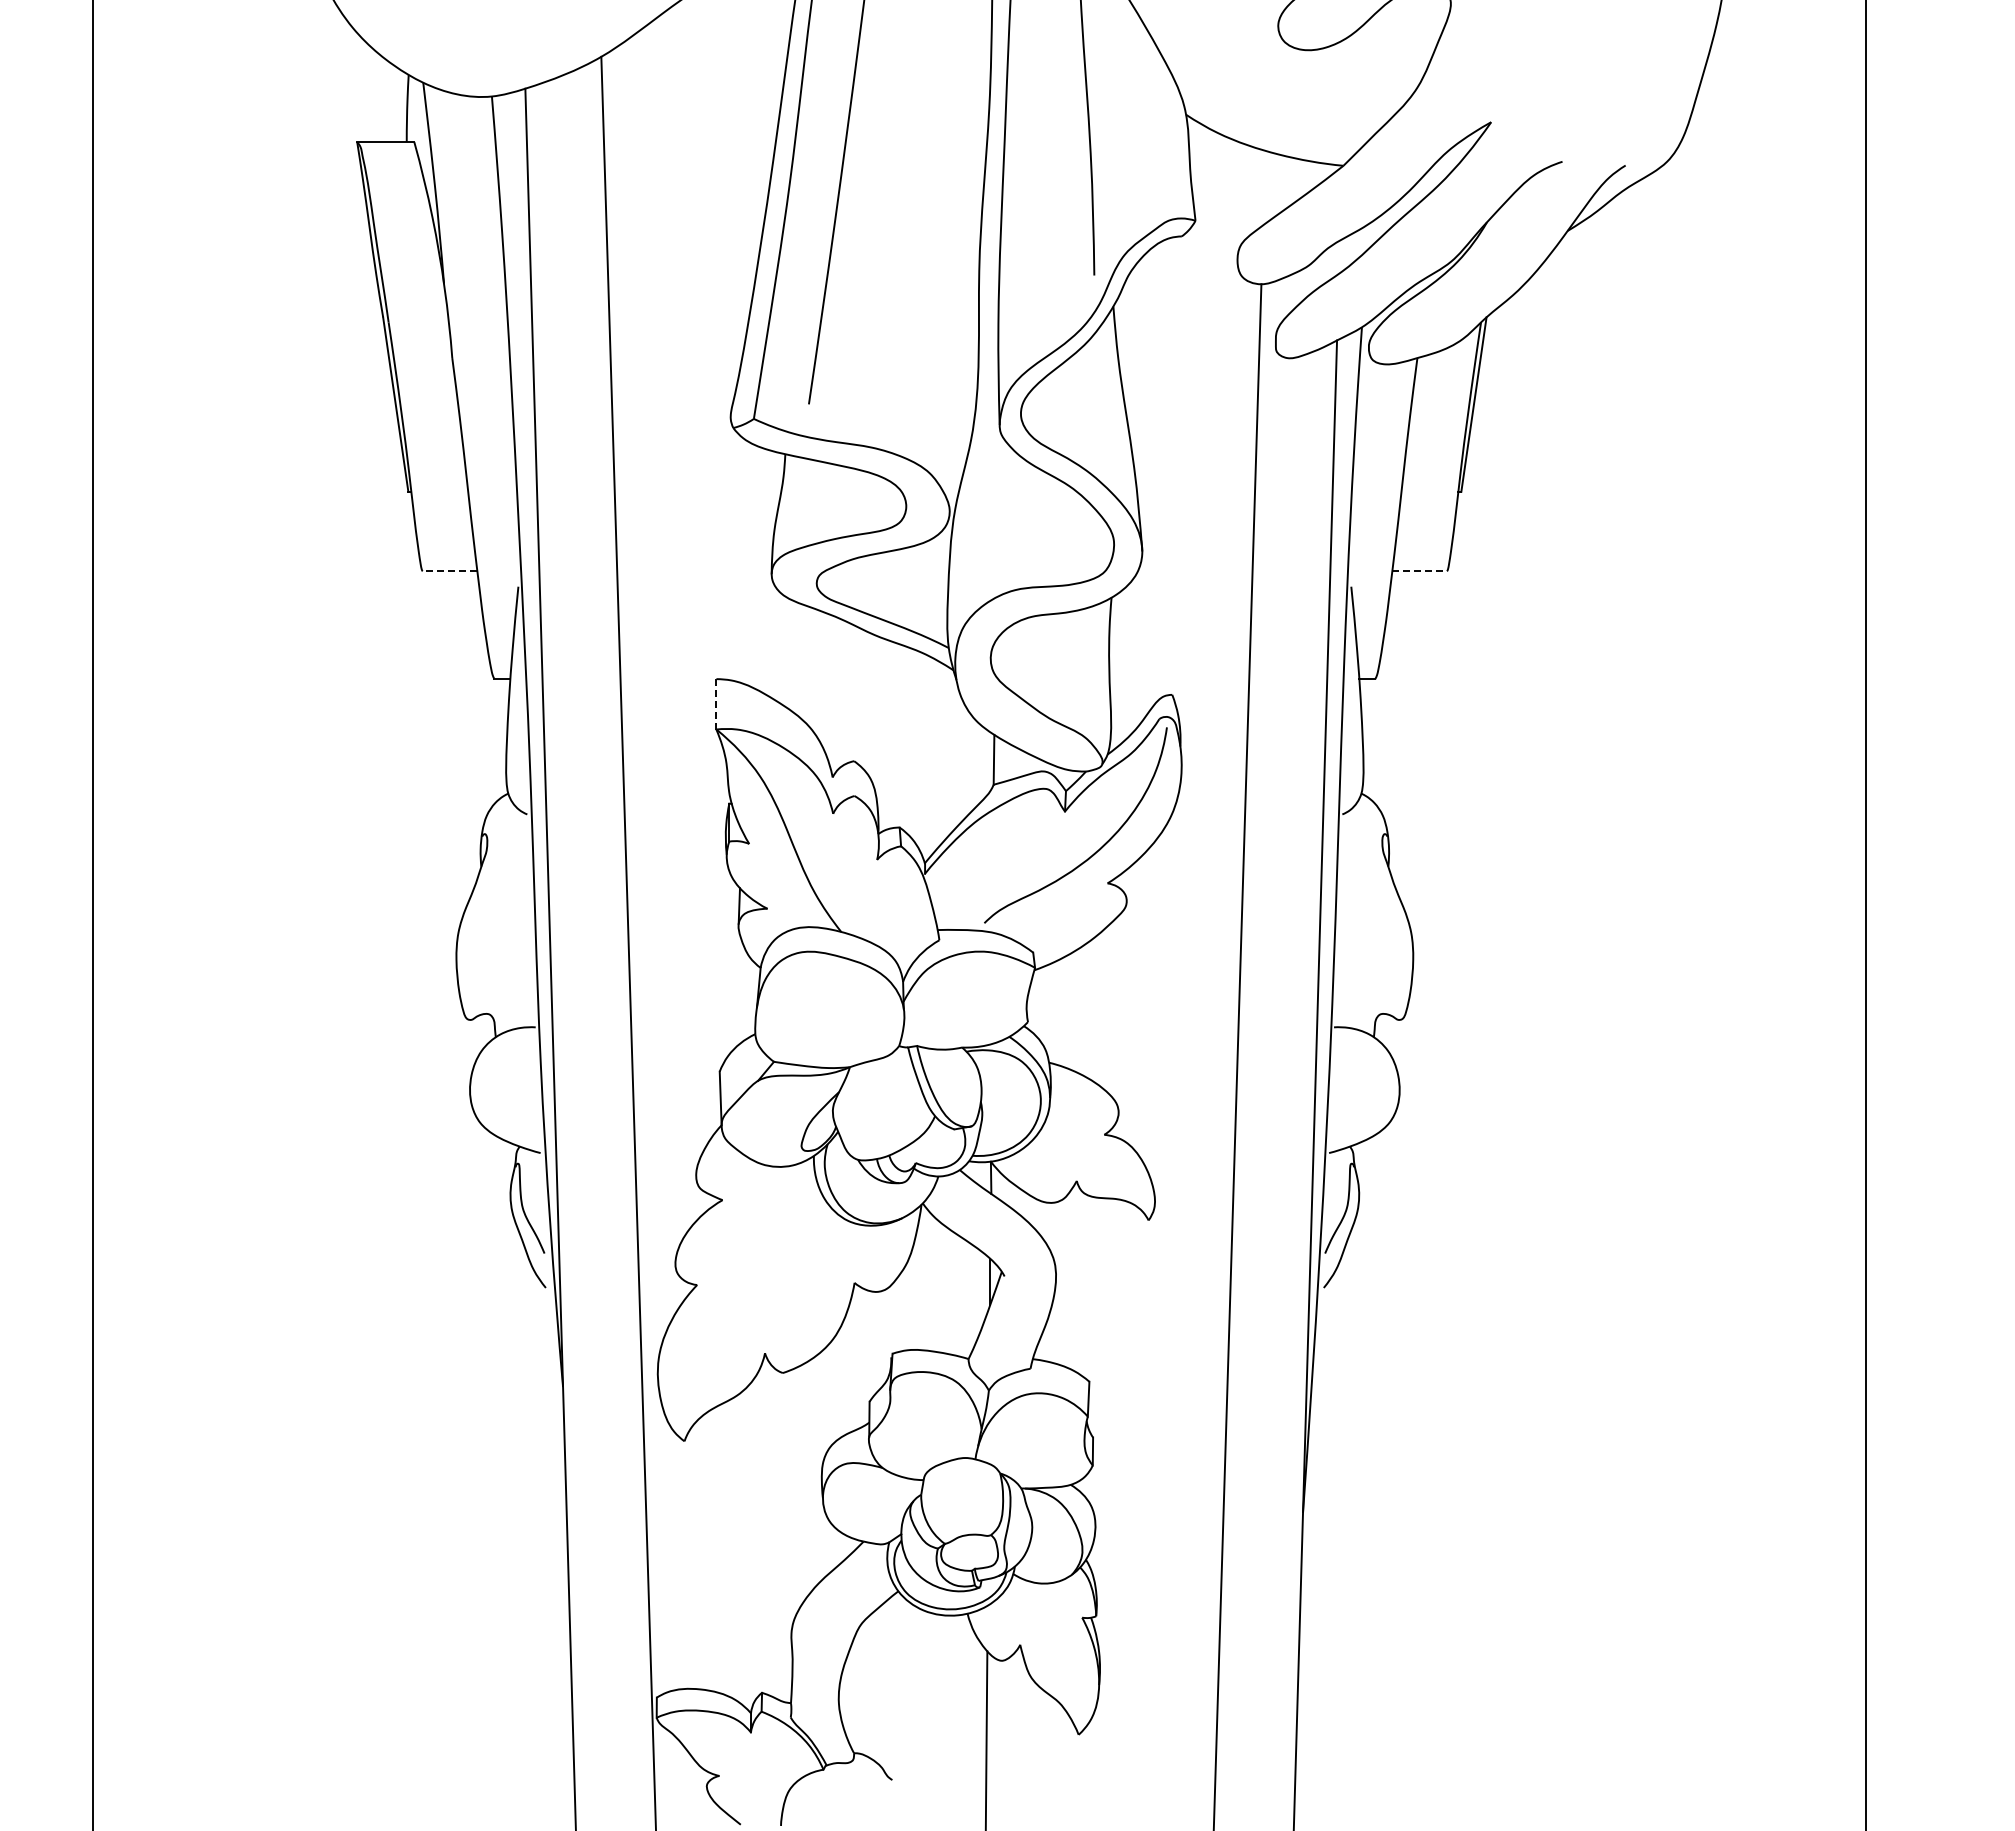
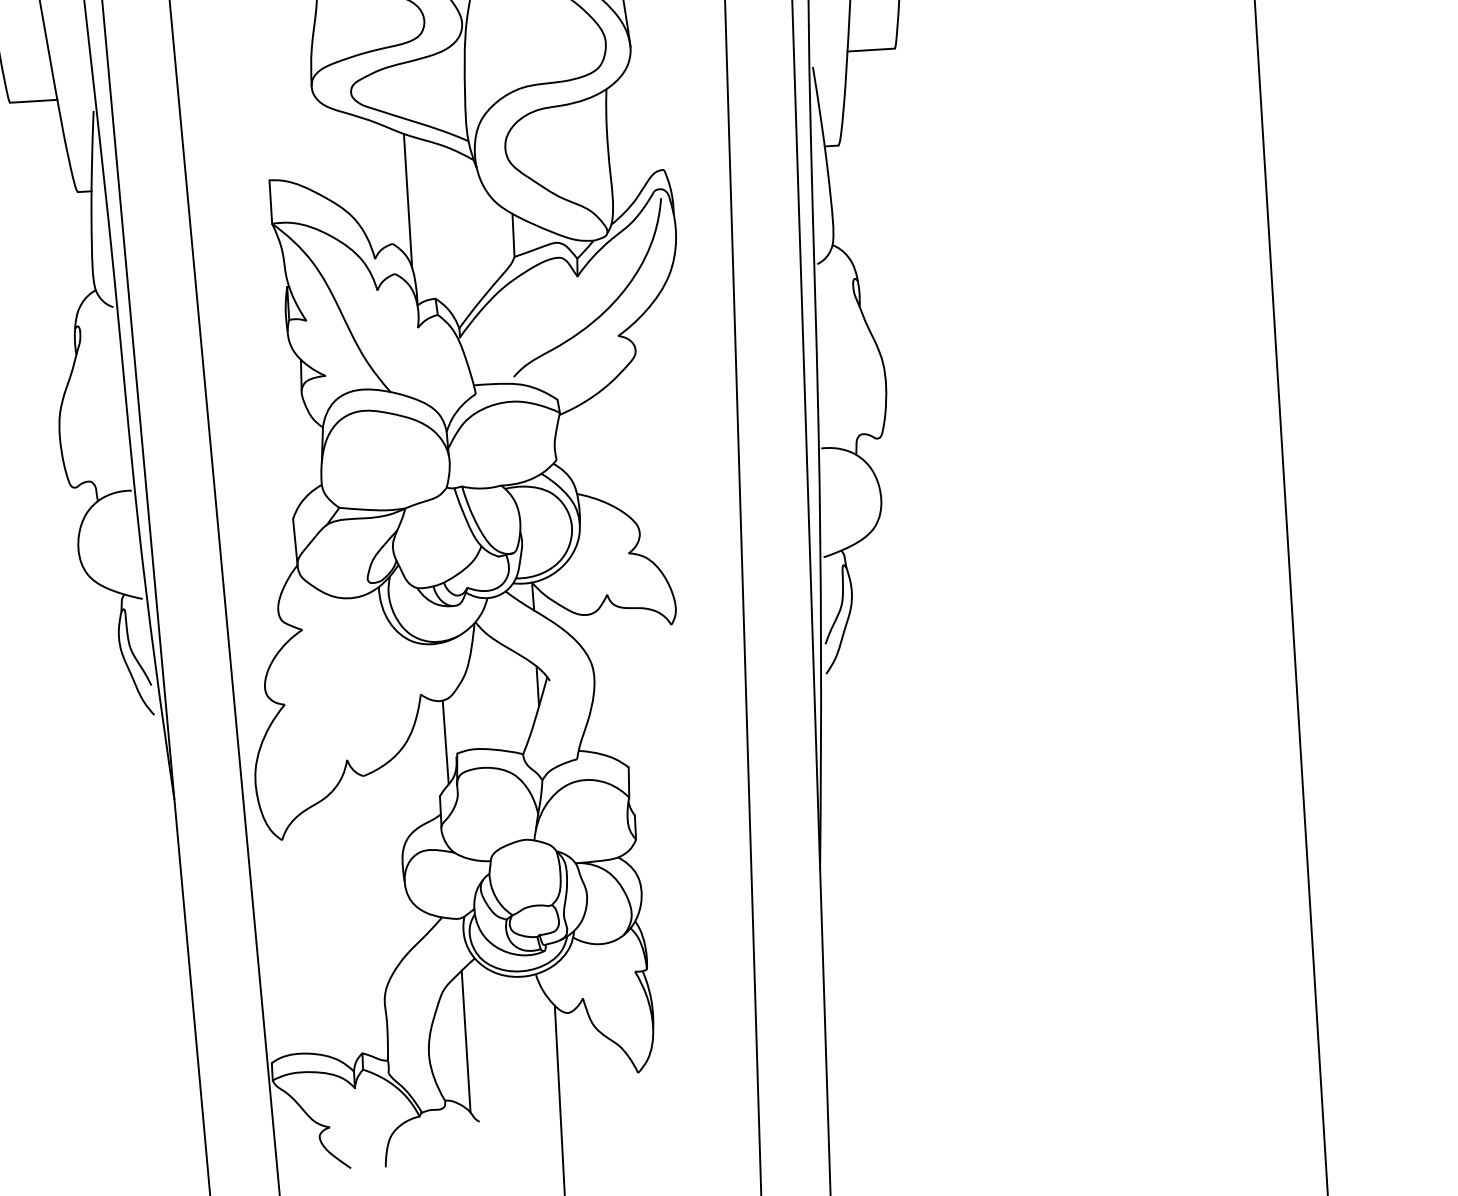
line: (449, 571) -> (33, 101), dashed -> solid
line: (1420, 571) -> (871, 50), dashed -> solid
line: (716, 703) -> (270, 201), dashed -> solid
line: (874, 712) -> (407, 200), added
line: (879, 1339) -> (445, 742), added
line: (882, 1686) -> (466, 1041), added

